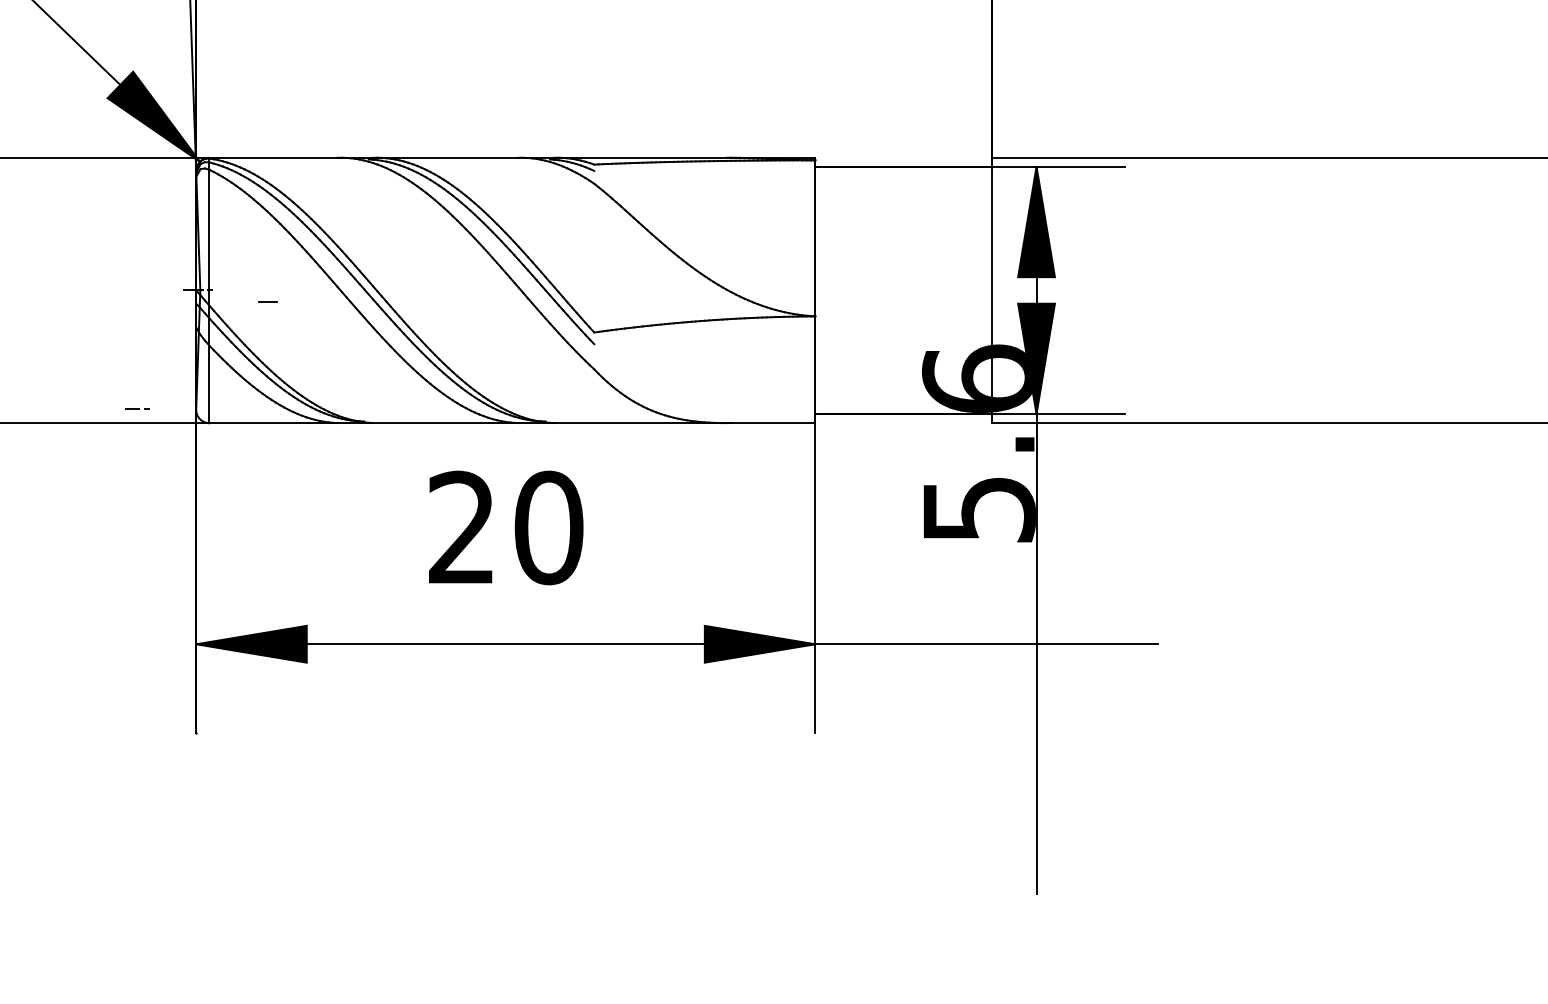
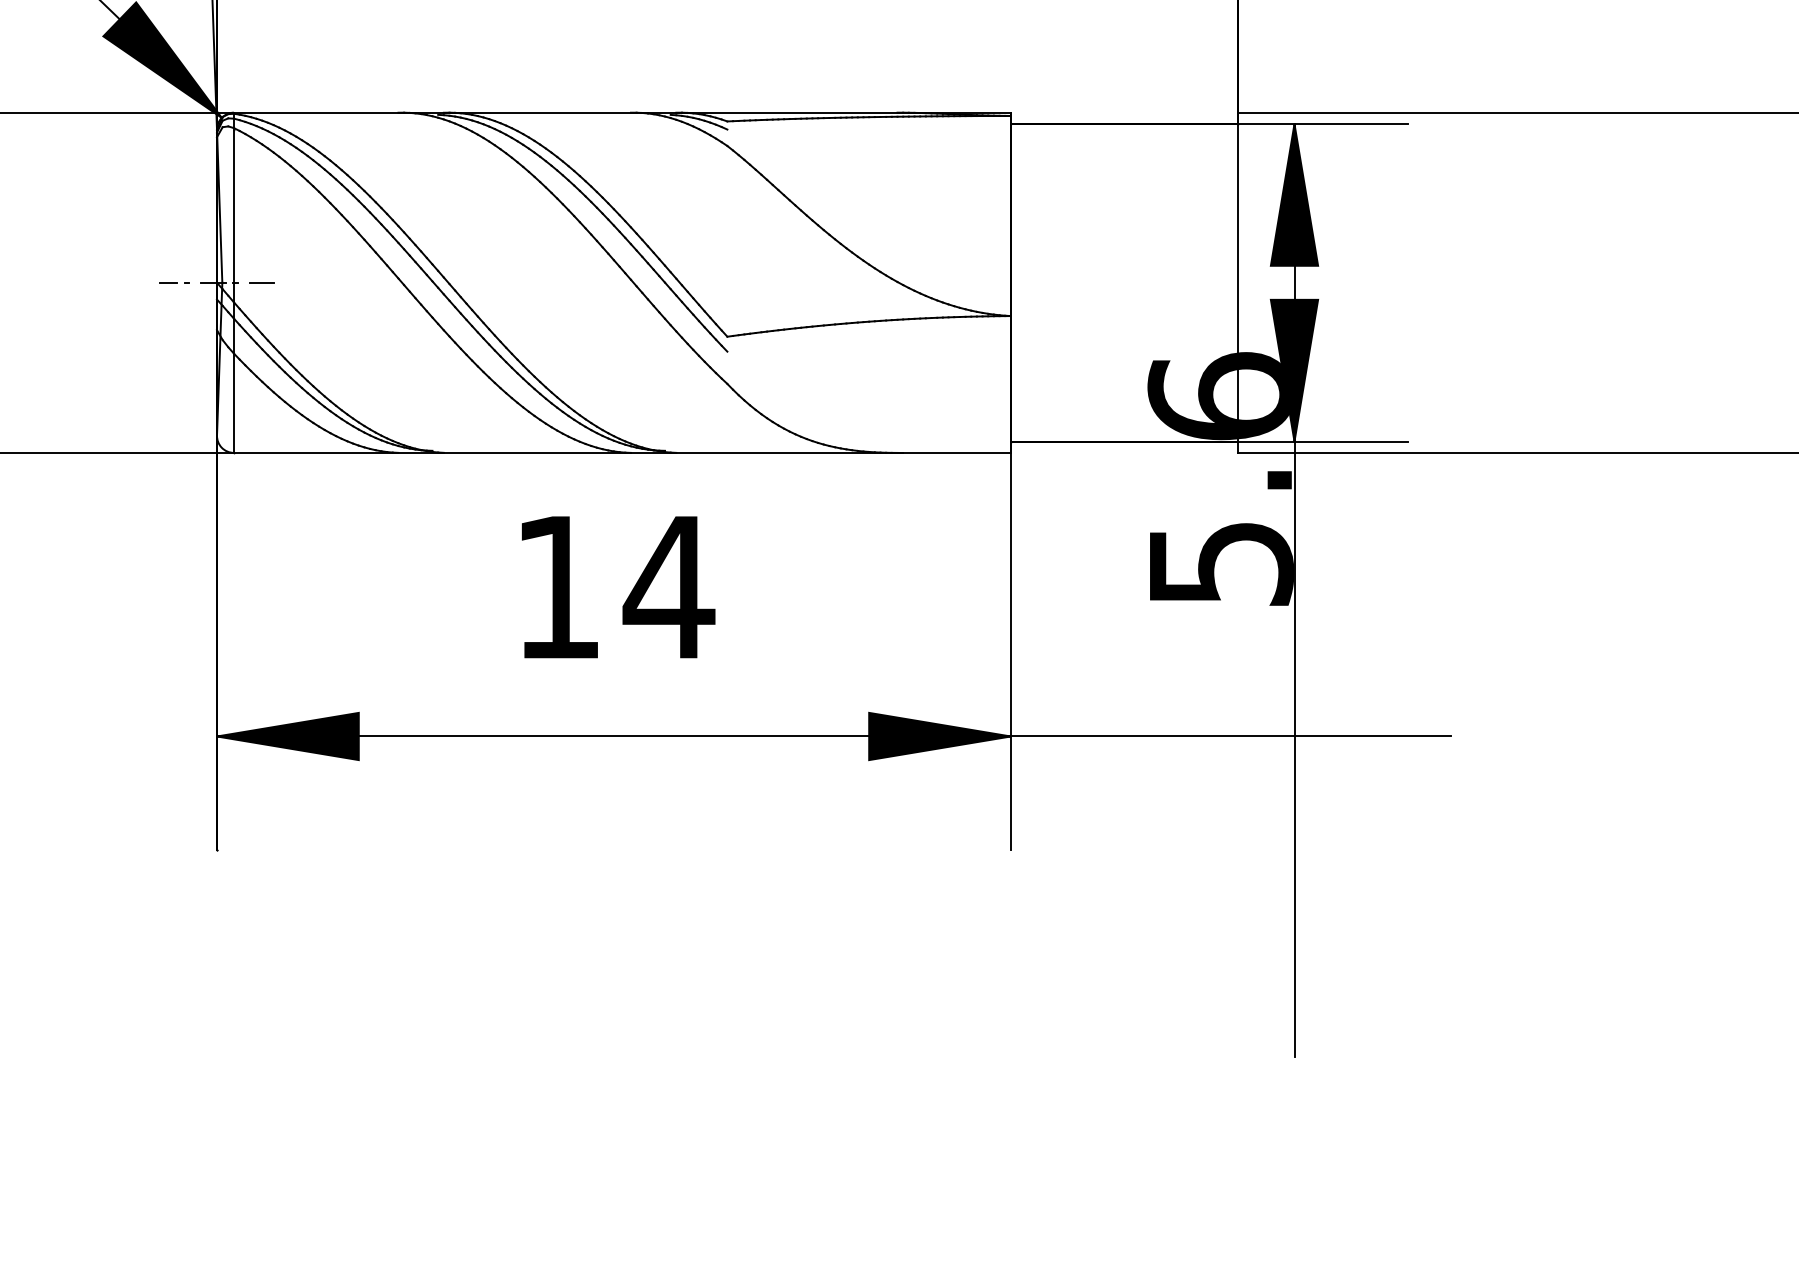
line: (267, 301) -> (260, 281), moved
line: (137, 408) -> (175, 281), moved
text: (506, 527) -> (614, 586), 20 -> 14

